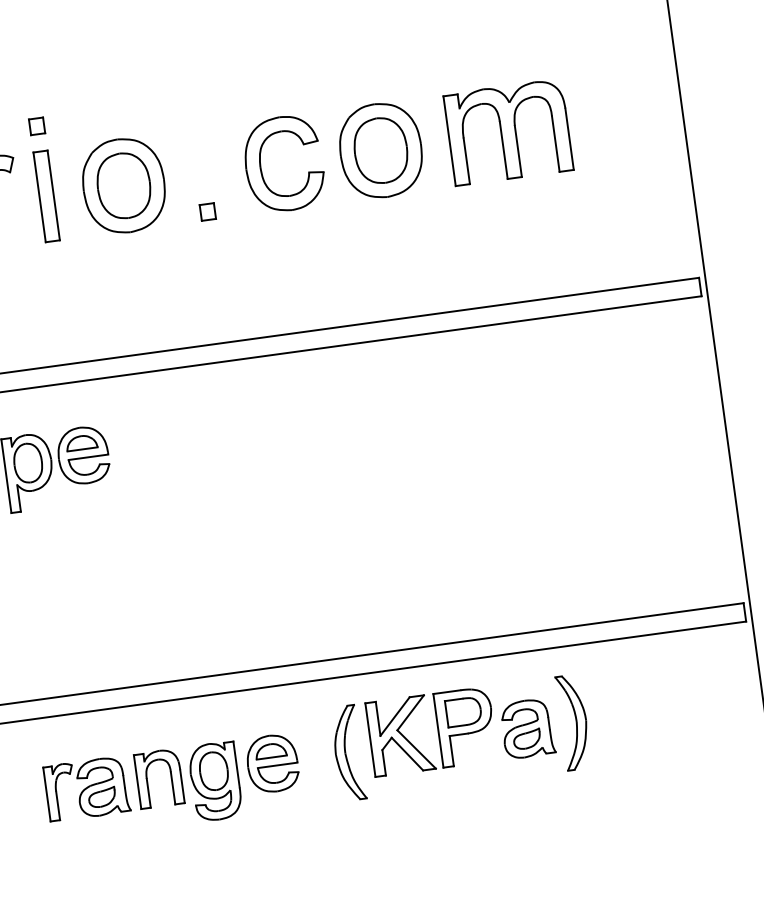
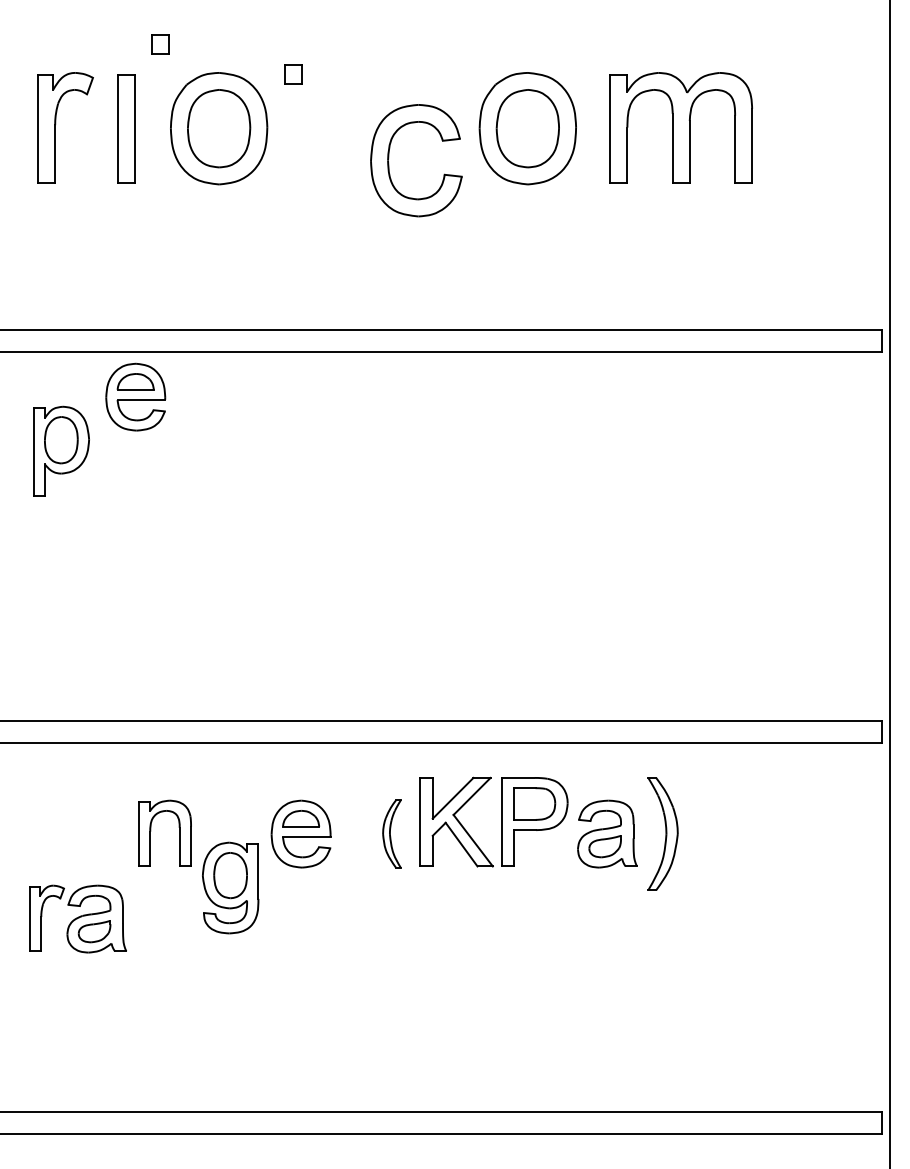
part: (37, 126) -> (160, 44), moved
part: (261, 165) -> (389, 158), moved
part: (207, 212) -> (293, 74), moved
part: (83, 455) -> (135, 396), moved
part: (347, 752) -> (391, 833), size x0.6
part: (215, 781) -> (230, 887), moved
part: (86, 788) -> (77, 918), moved

